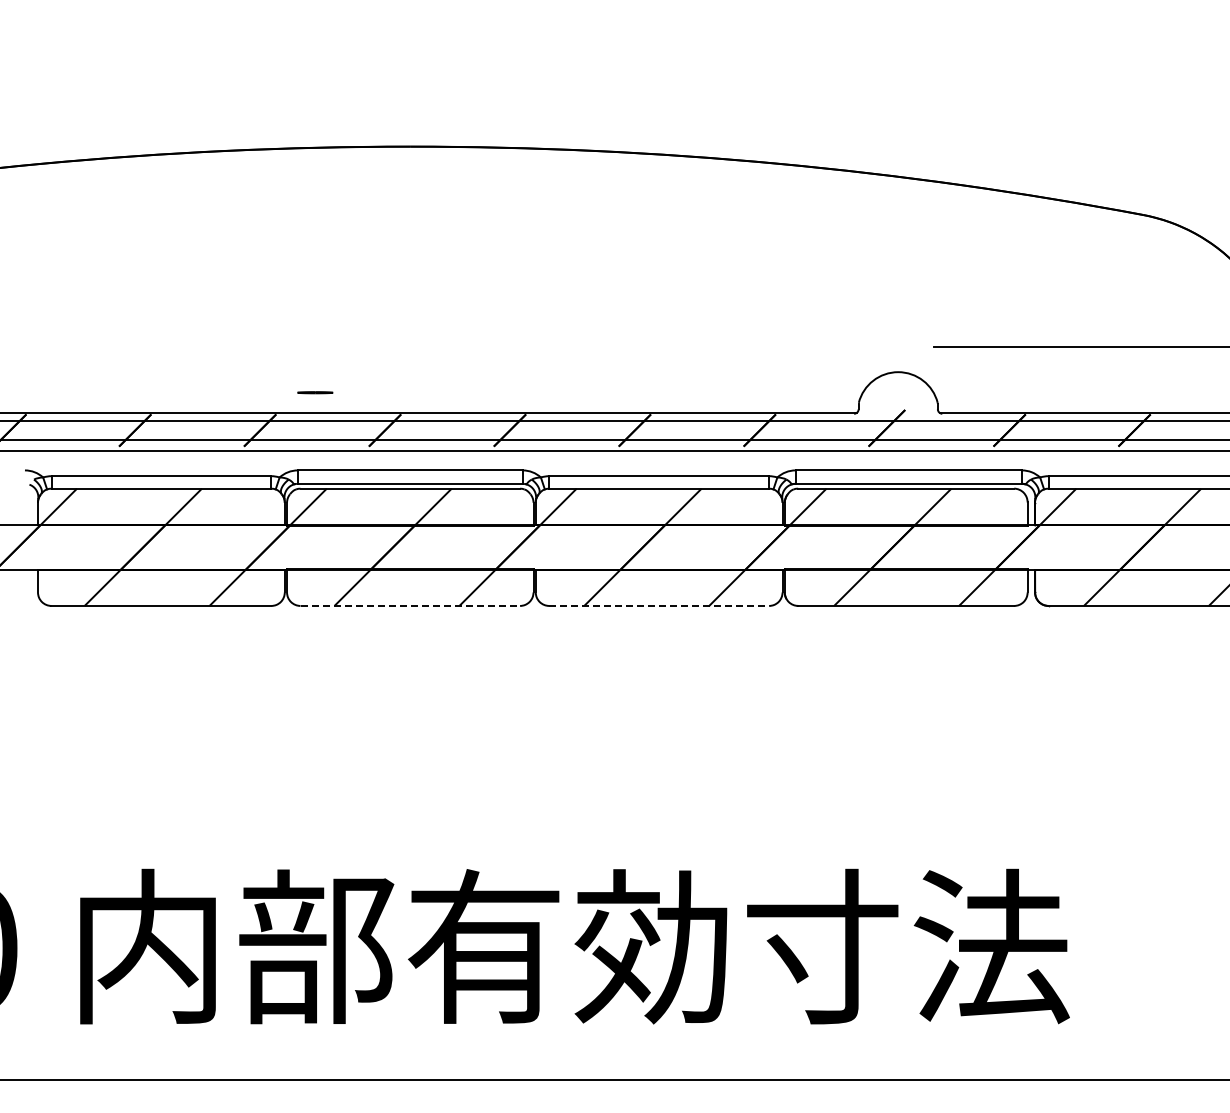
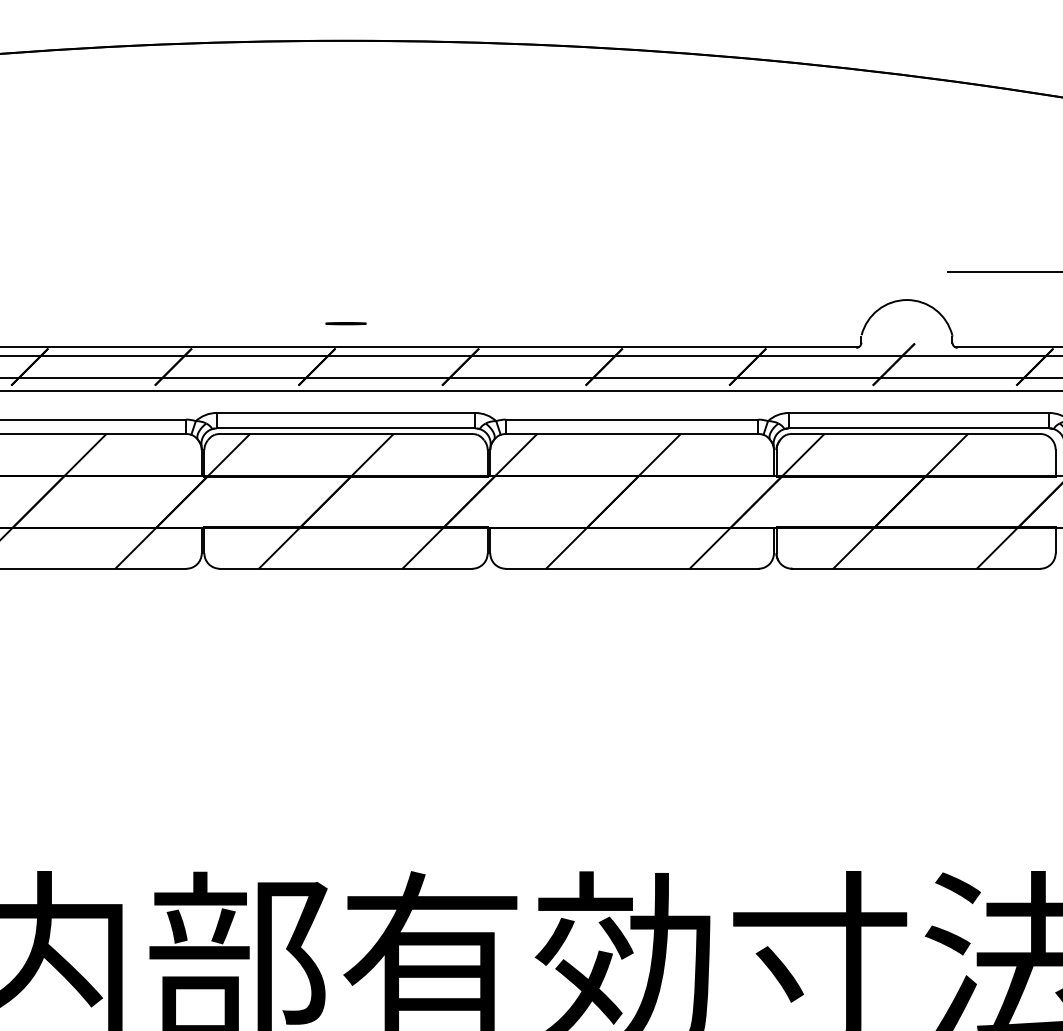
line: (315, 392) -> (346, 323), moved
line: (410, 605) -> (346, 568), dashed -> solid
line: (659, 605) -> (632, 568), dashed -> solid

